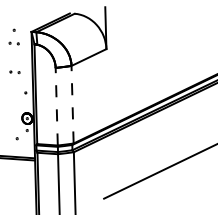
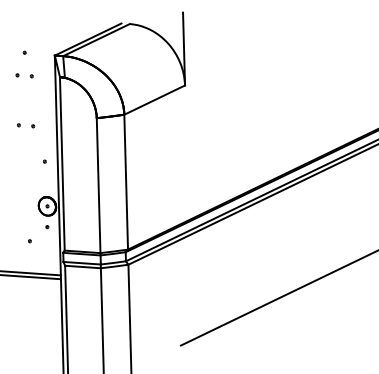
line: (72, 104) -> (126, 181), dashed -> solid
line: (56, 106) -> (98, 185), dashed -> solid

